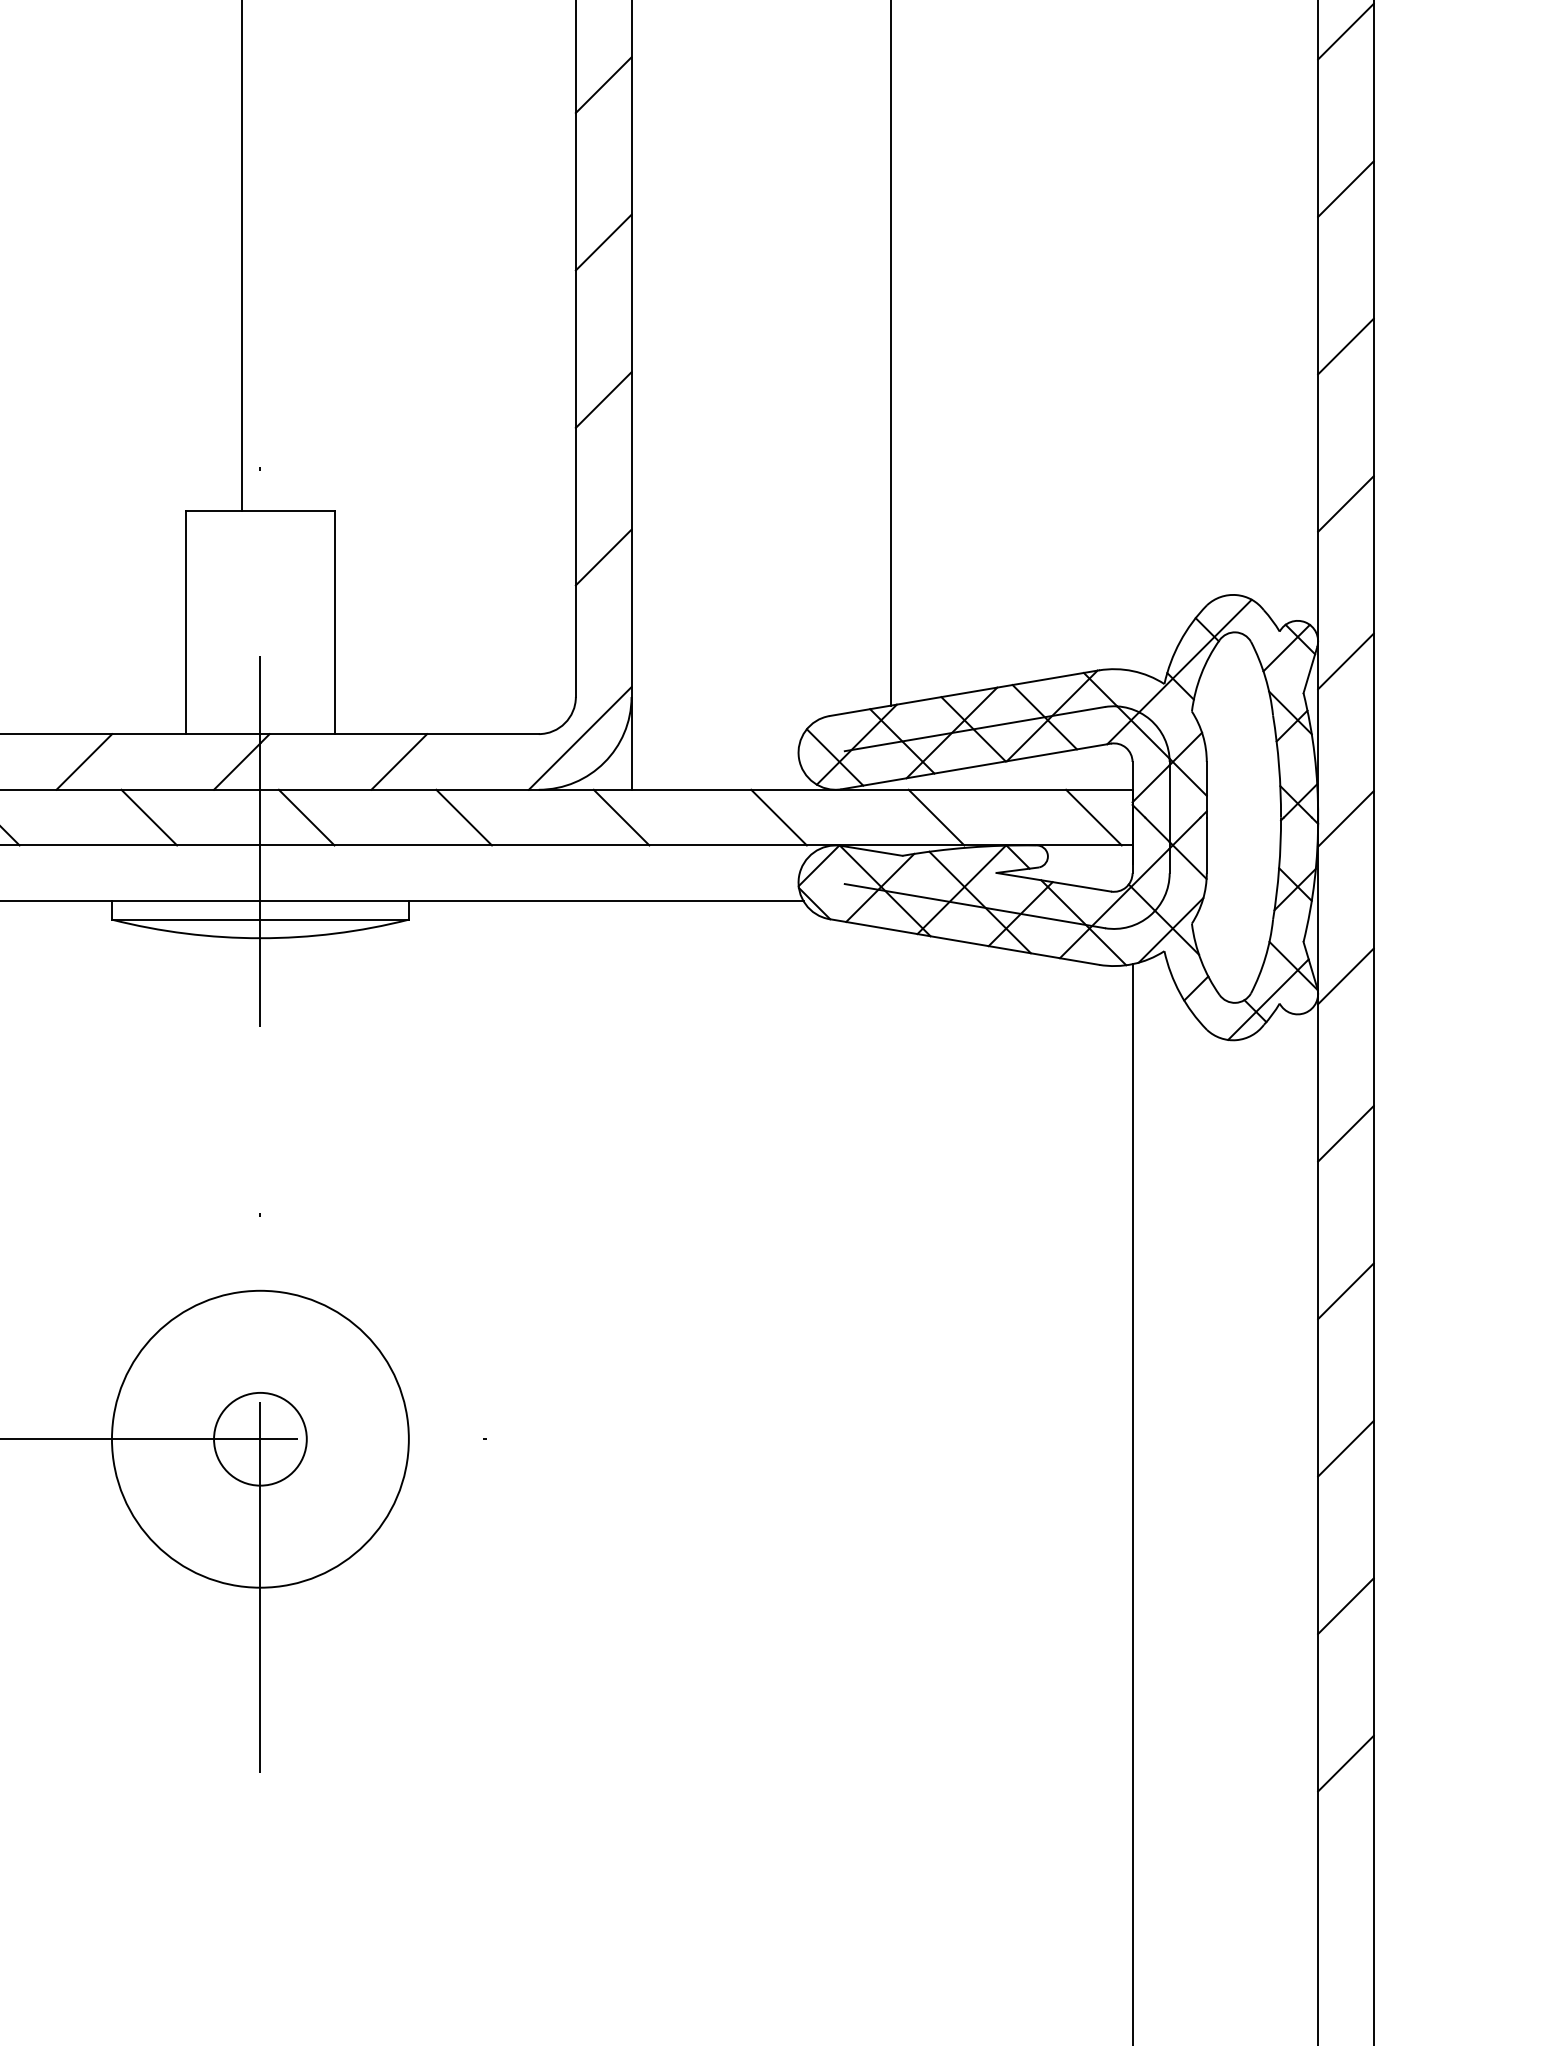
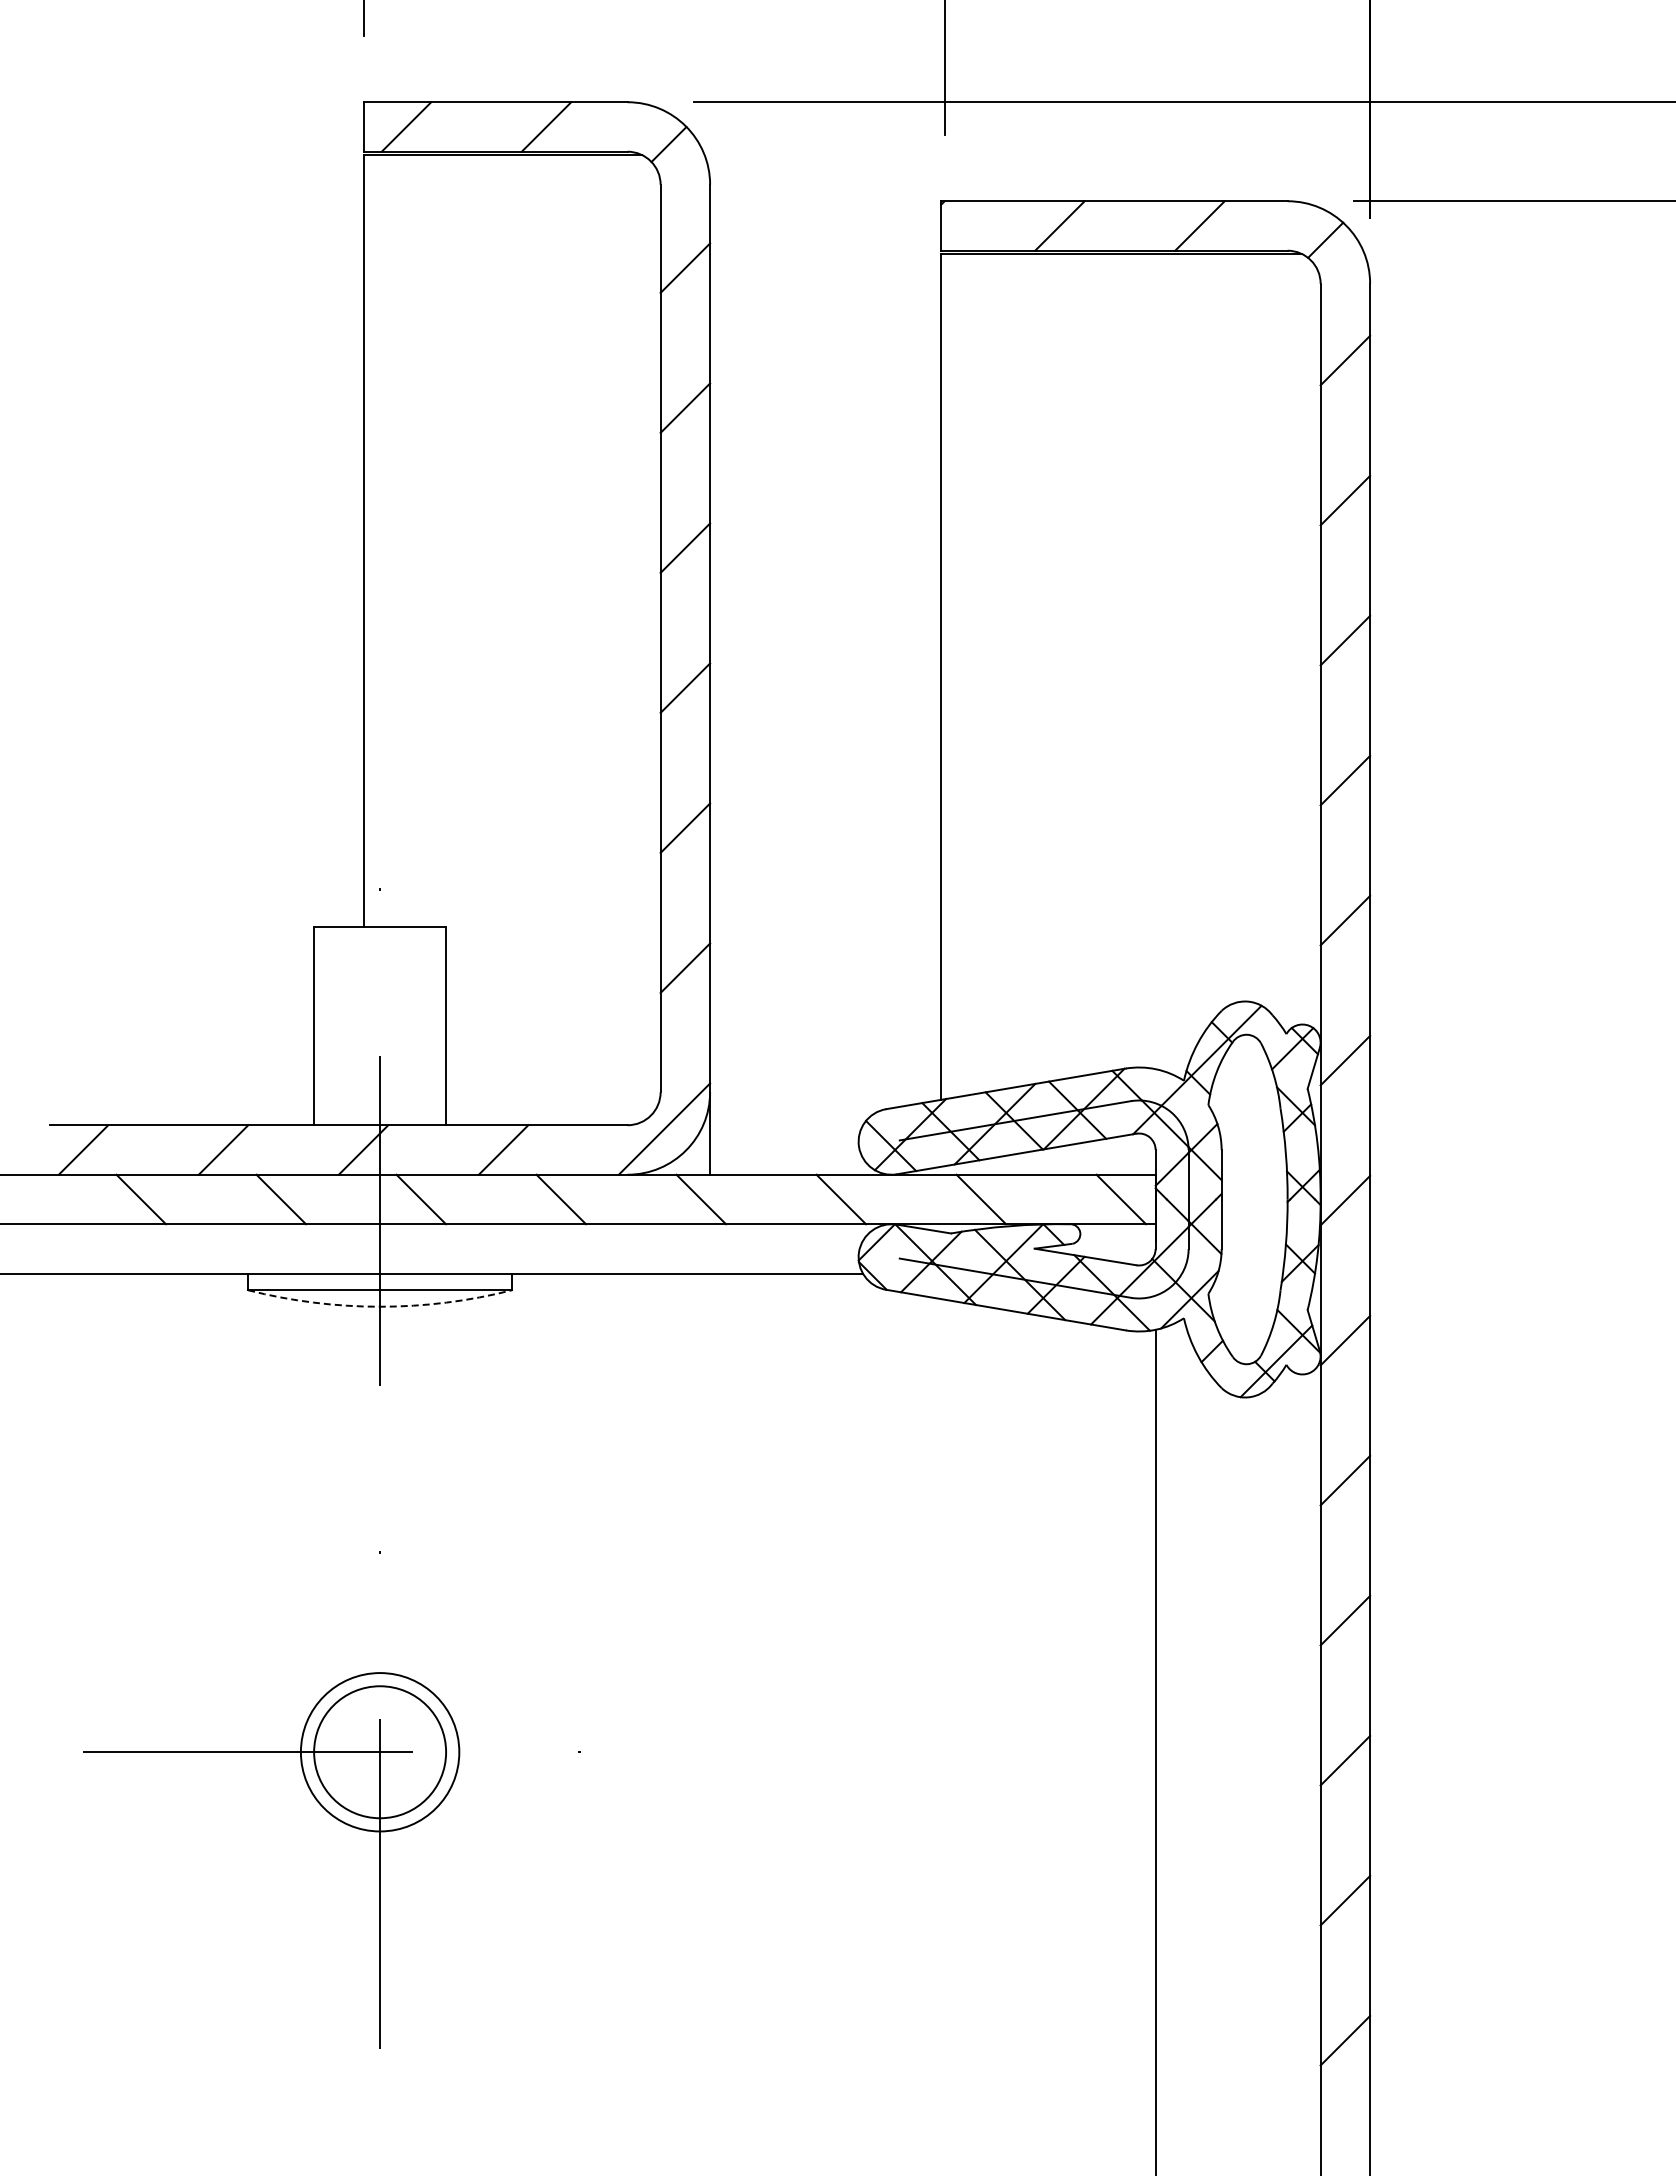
arc: (260, 937) -> (380, 1306), solid -> dashed
circle: (259, 1439) -> (379, 1752), size x1.6
circle: (260, 1439) -> (380, 1752), size x0.6

